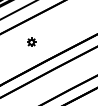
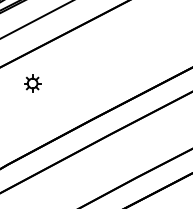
part: (31, 41) -> (32, 81), moved

